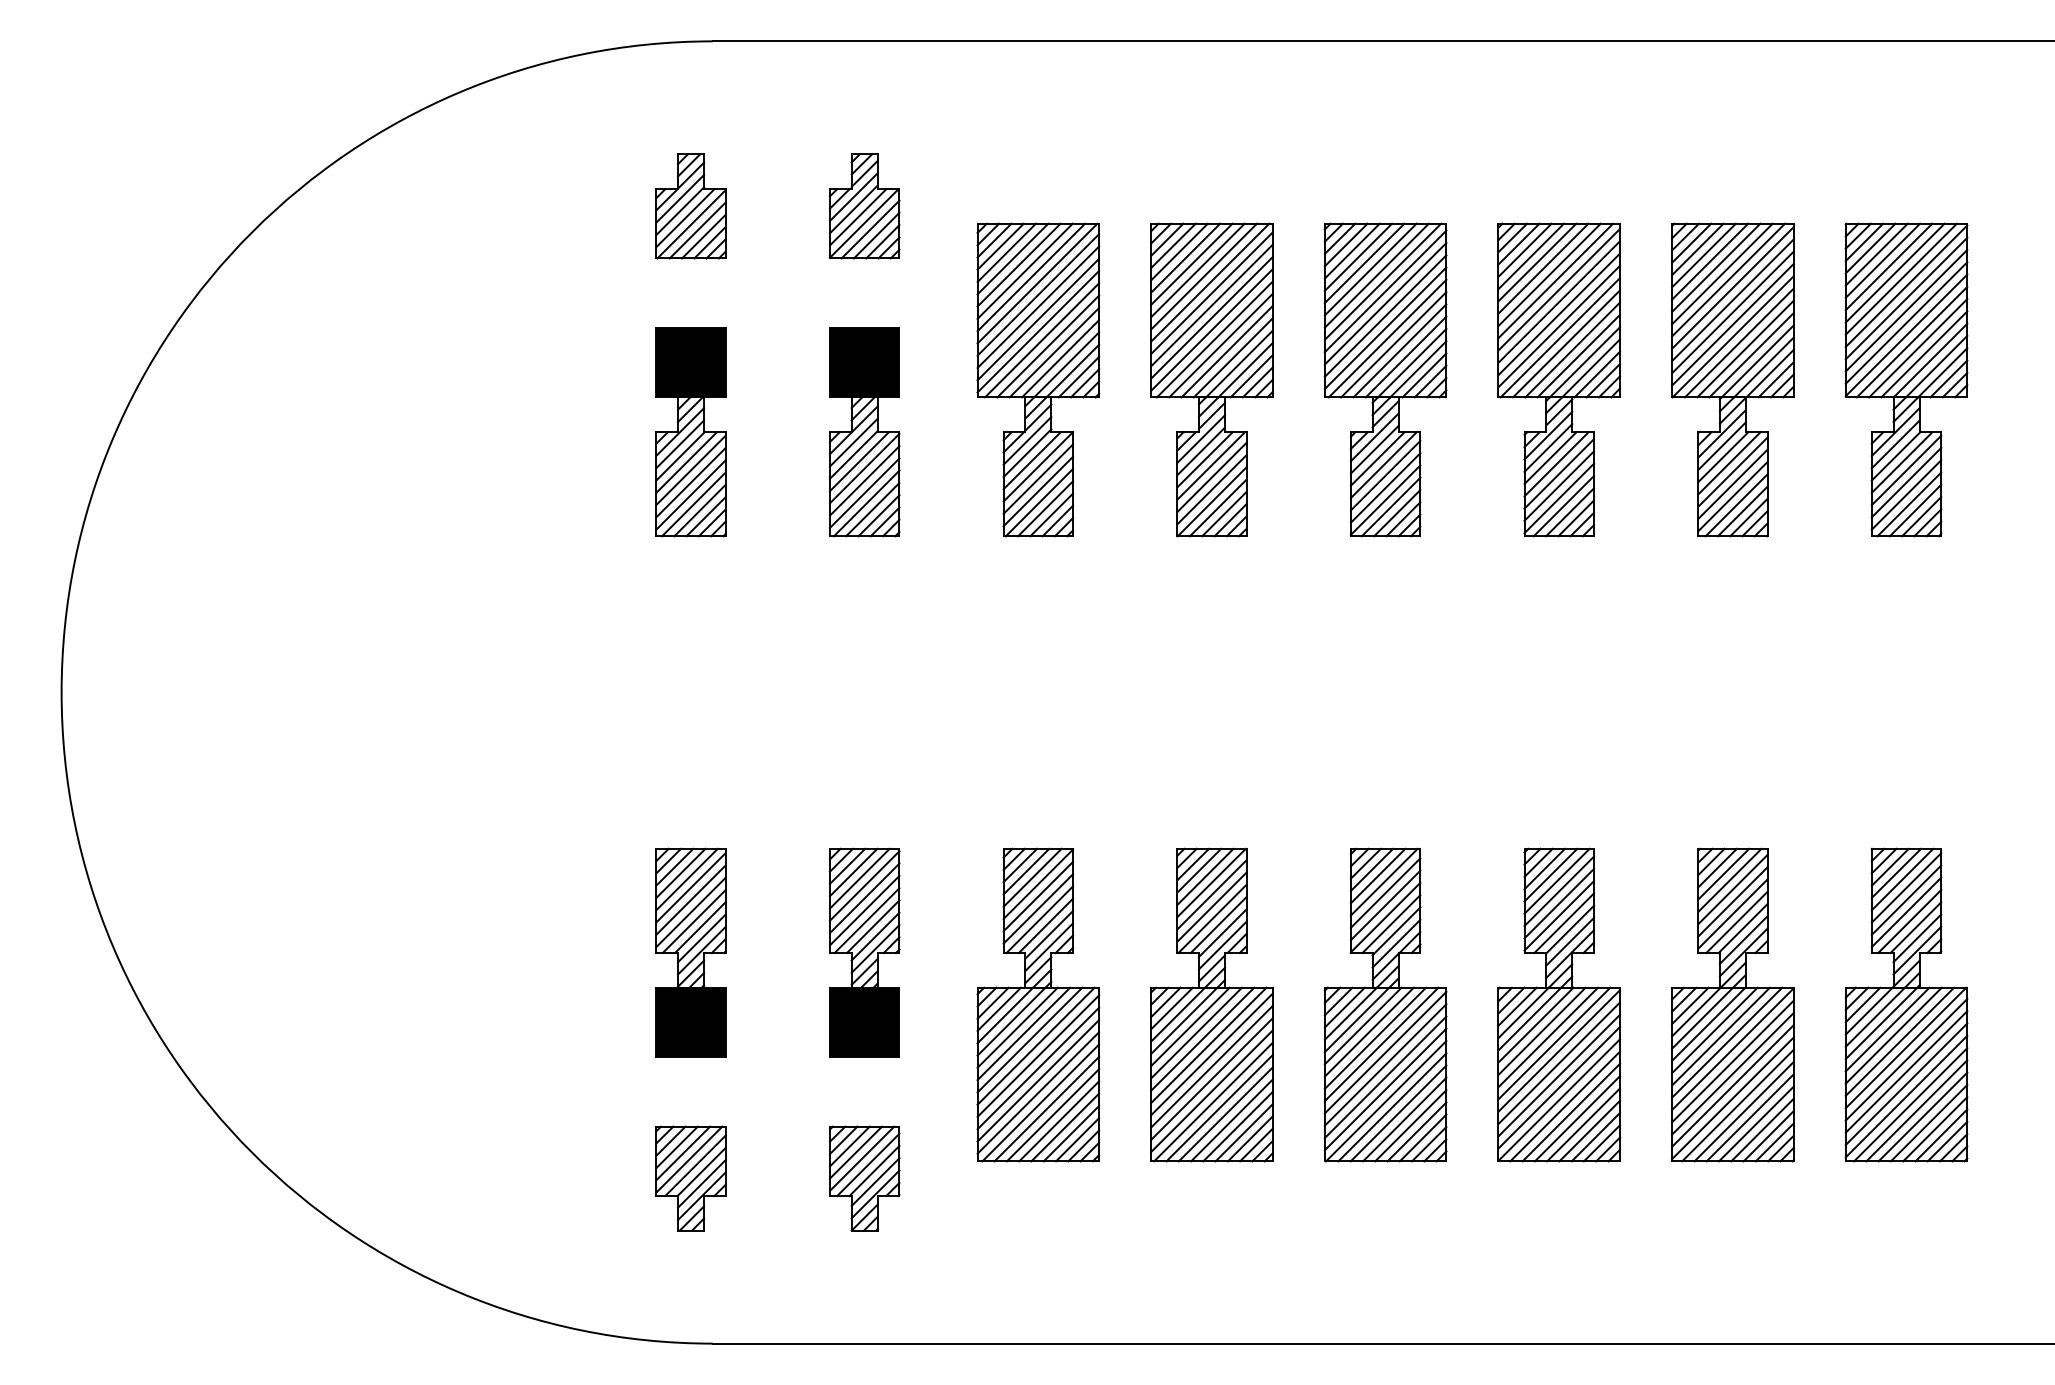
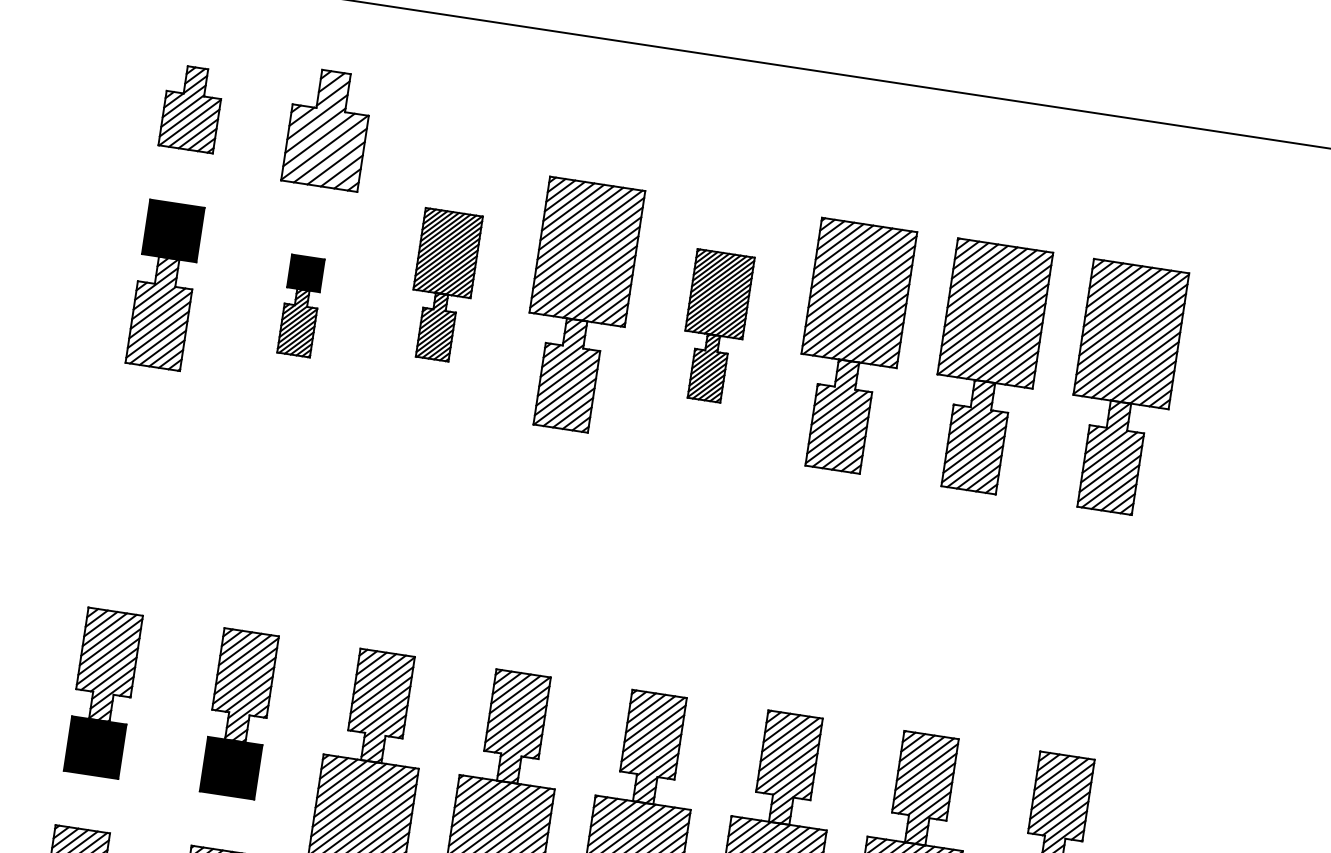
part: (864, 206) -> (327, 129), size x1.4
part: (1038, 379) -> (443, 285), size x0.6
part: (1385, 379) -> (715, 326), size x0.6
part: (864, 432) -> (300, 306), size x0.6

